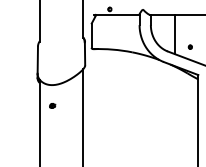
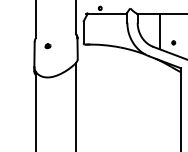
part: (52, 105) -> (47, 45), moved

